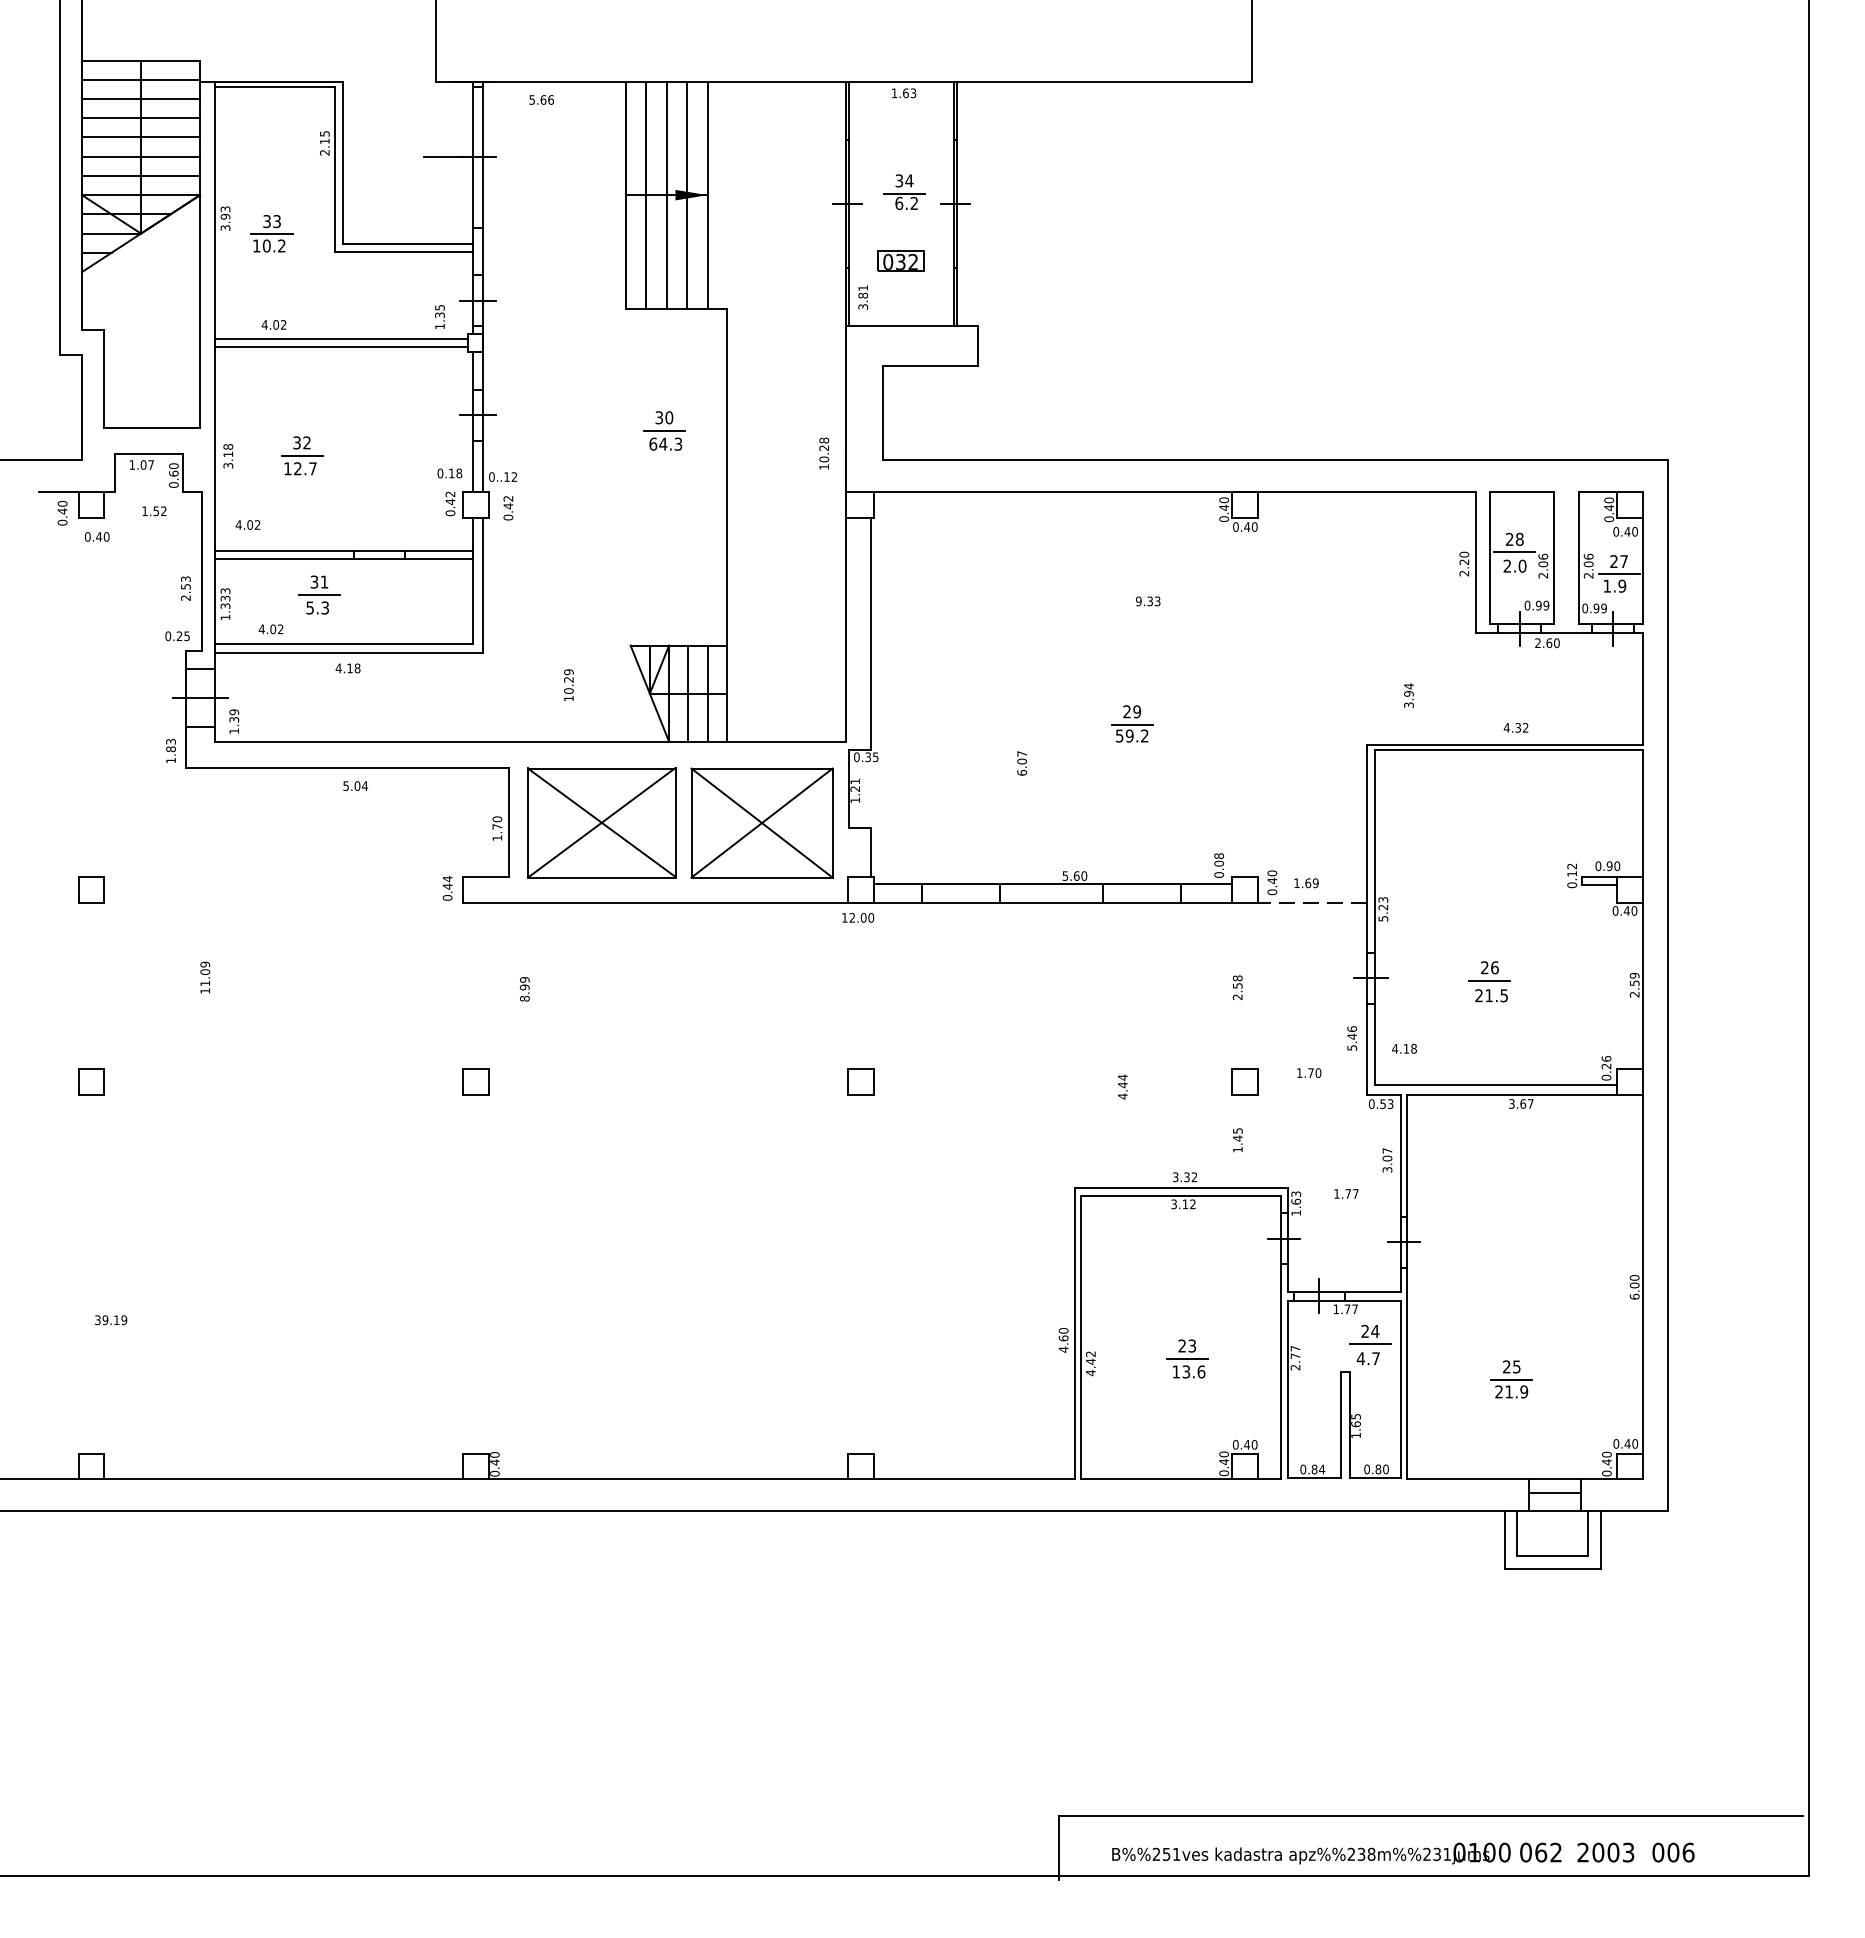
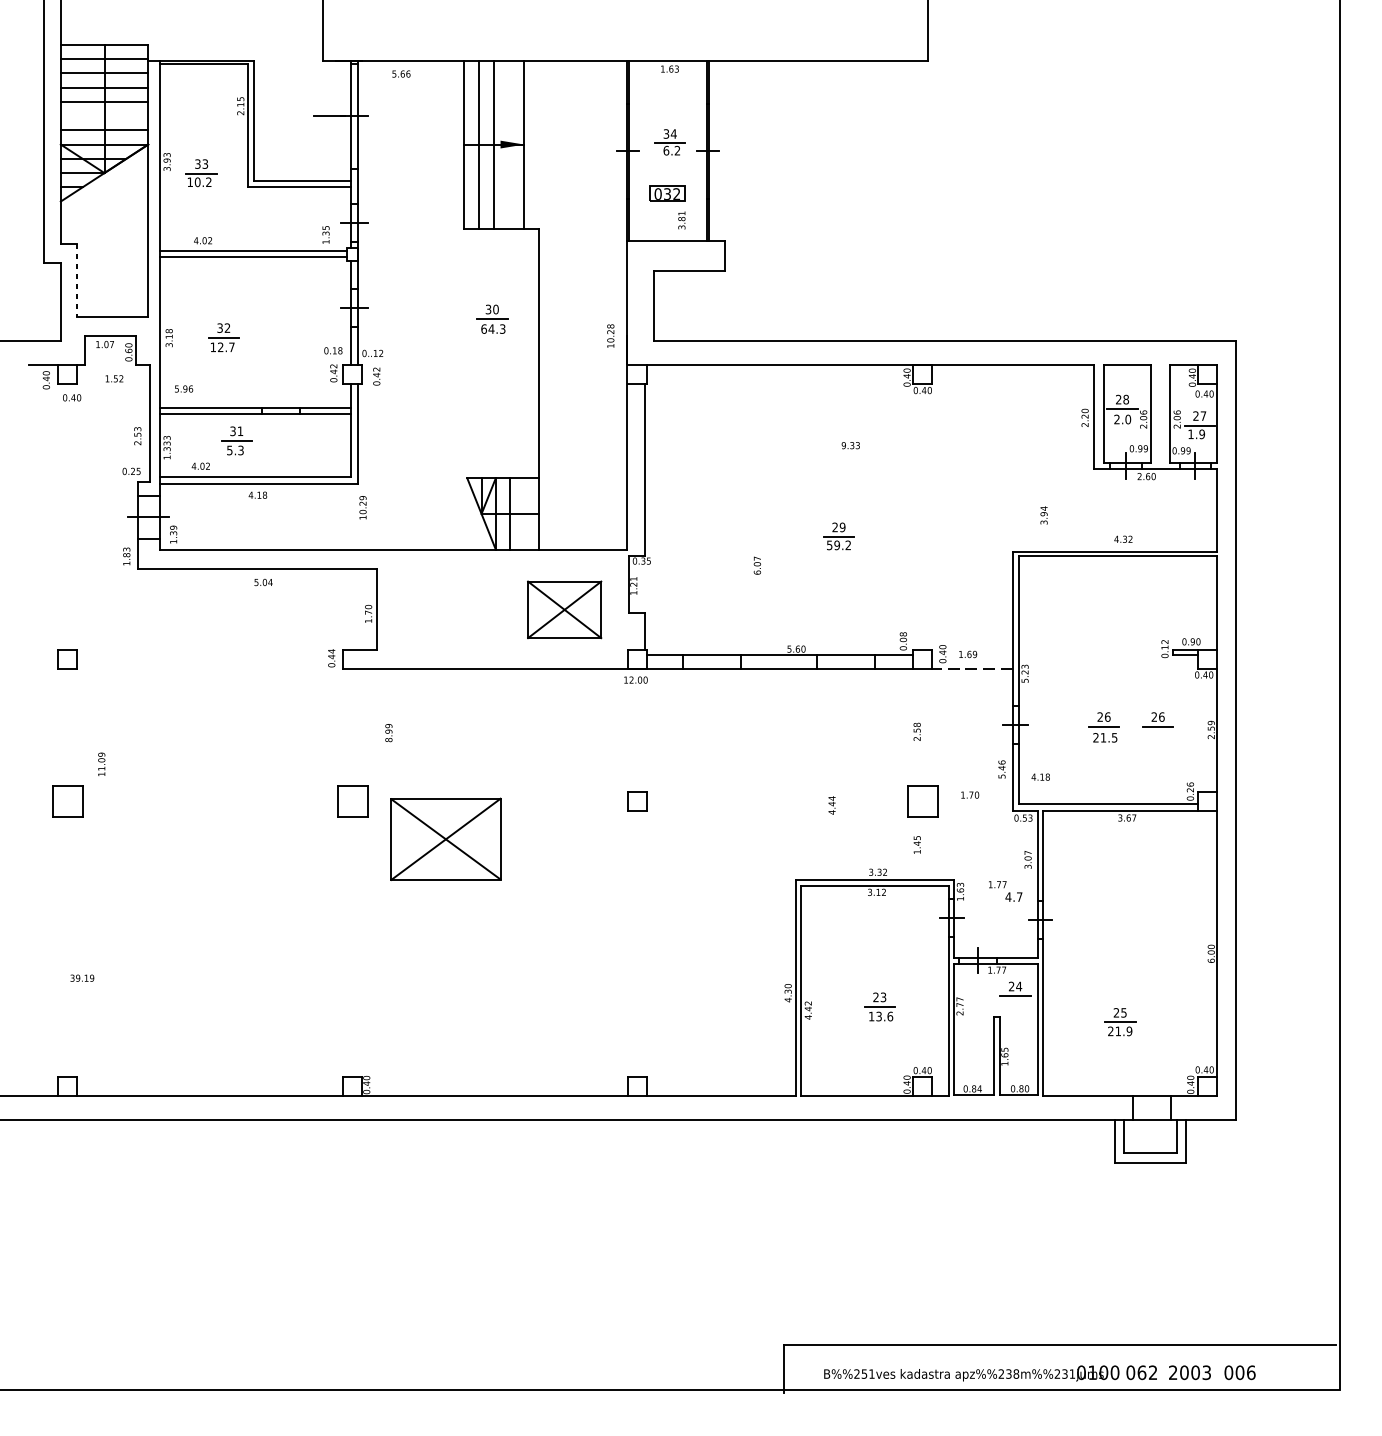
line: (141, 156) -> (104, 115), removed
line: (687, 194) -> (509, 144), removed
text: (863, 297) -> (682, 220), moved
line: (103, 379) -> (76, 281), solid -> dashed
text: (247, 524) -> (183, 388), 4.02 -> 5.96
text: (568, 684) -> (362, 507), moved
line: (707, 693) -> (524, 513), removed
part: (601, 822) -> (445, 839), moved
part: (761, 822) -> (564, 609), size x0.7
part: (1562, 971) -> (1157, 719), added
text: (205, 977) -> (101, 764), moved
part: (91, 1081) -> (67, 801), size x1.6
part: (475, 1081) -> (352, 801), size x1.6
part: (1244, 1081) -> (922, 801), size x1.6
text: (1063, 1338) -> (788, 991), 4.60 -> 4.30
text: (1367, 1358) -> (1013, 896), moved
line: (1554, 1492) -> (1151, 1105), removed

